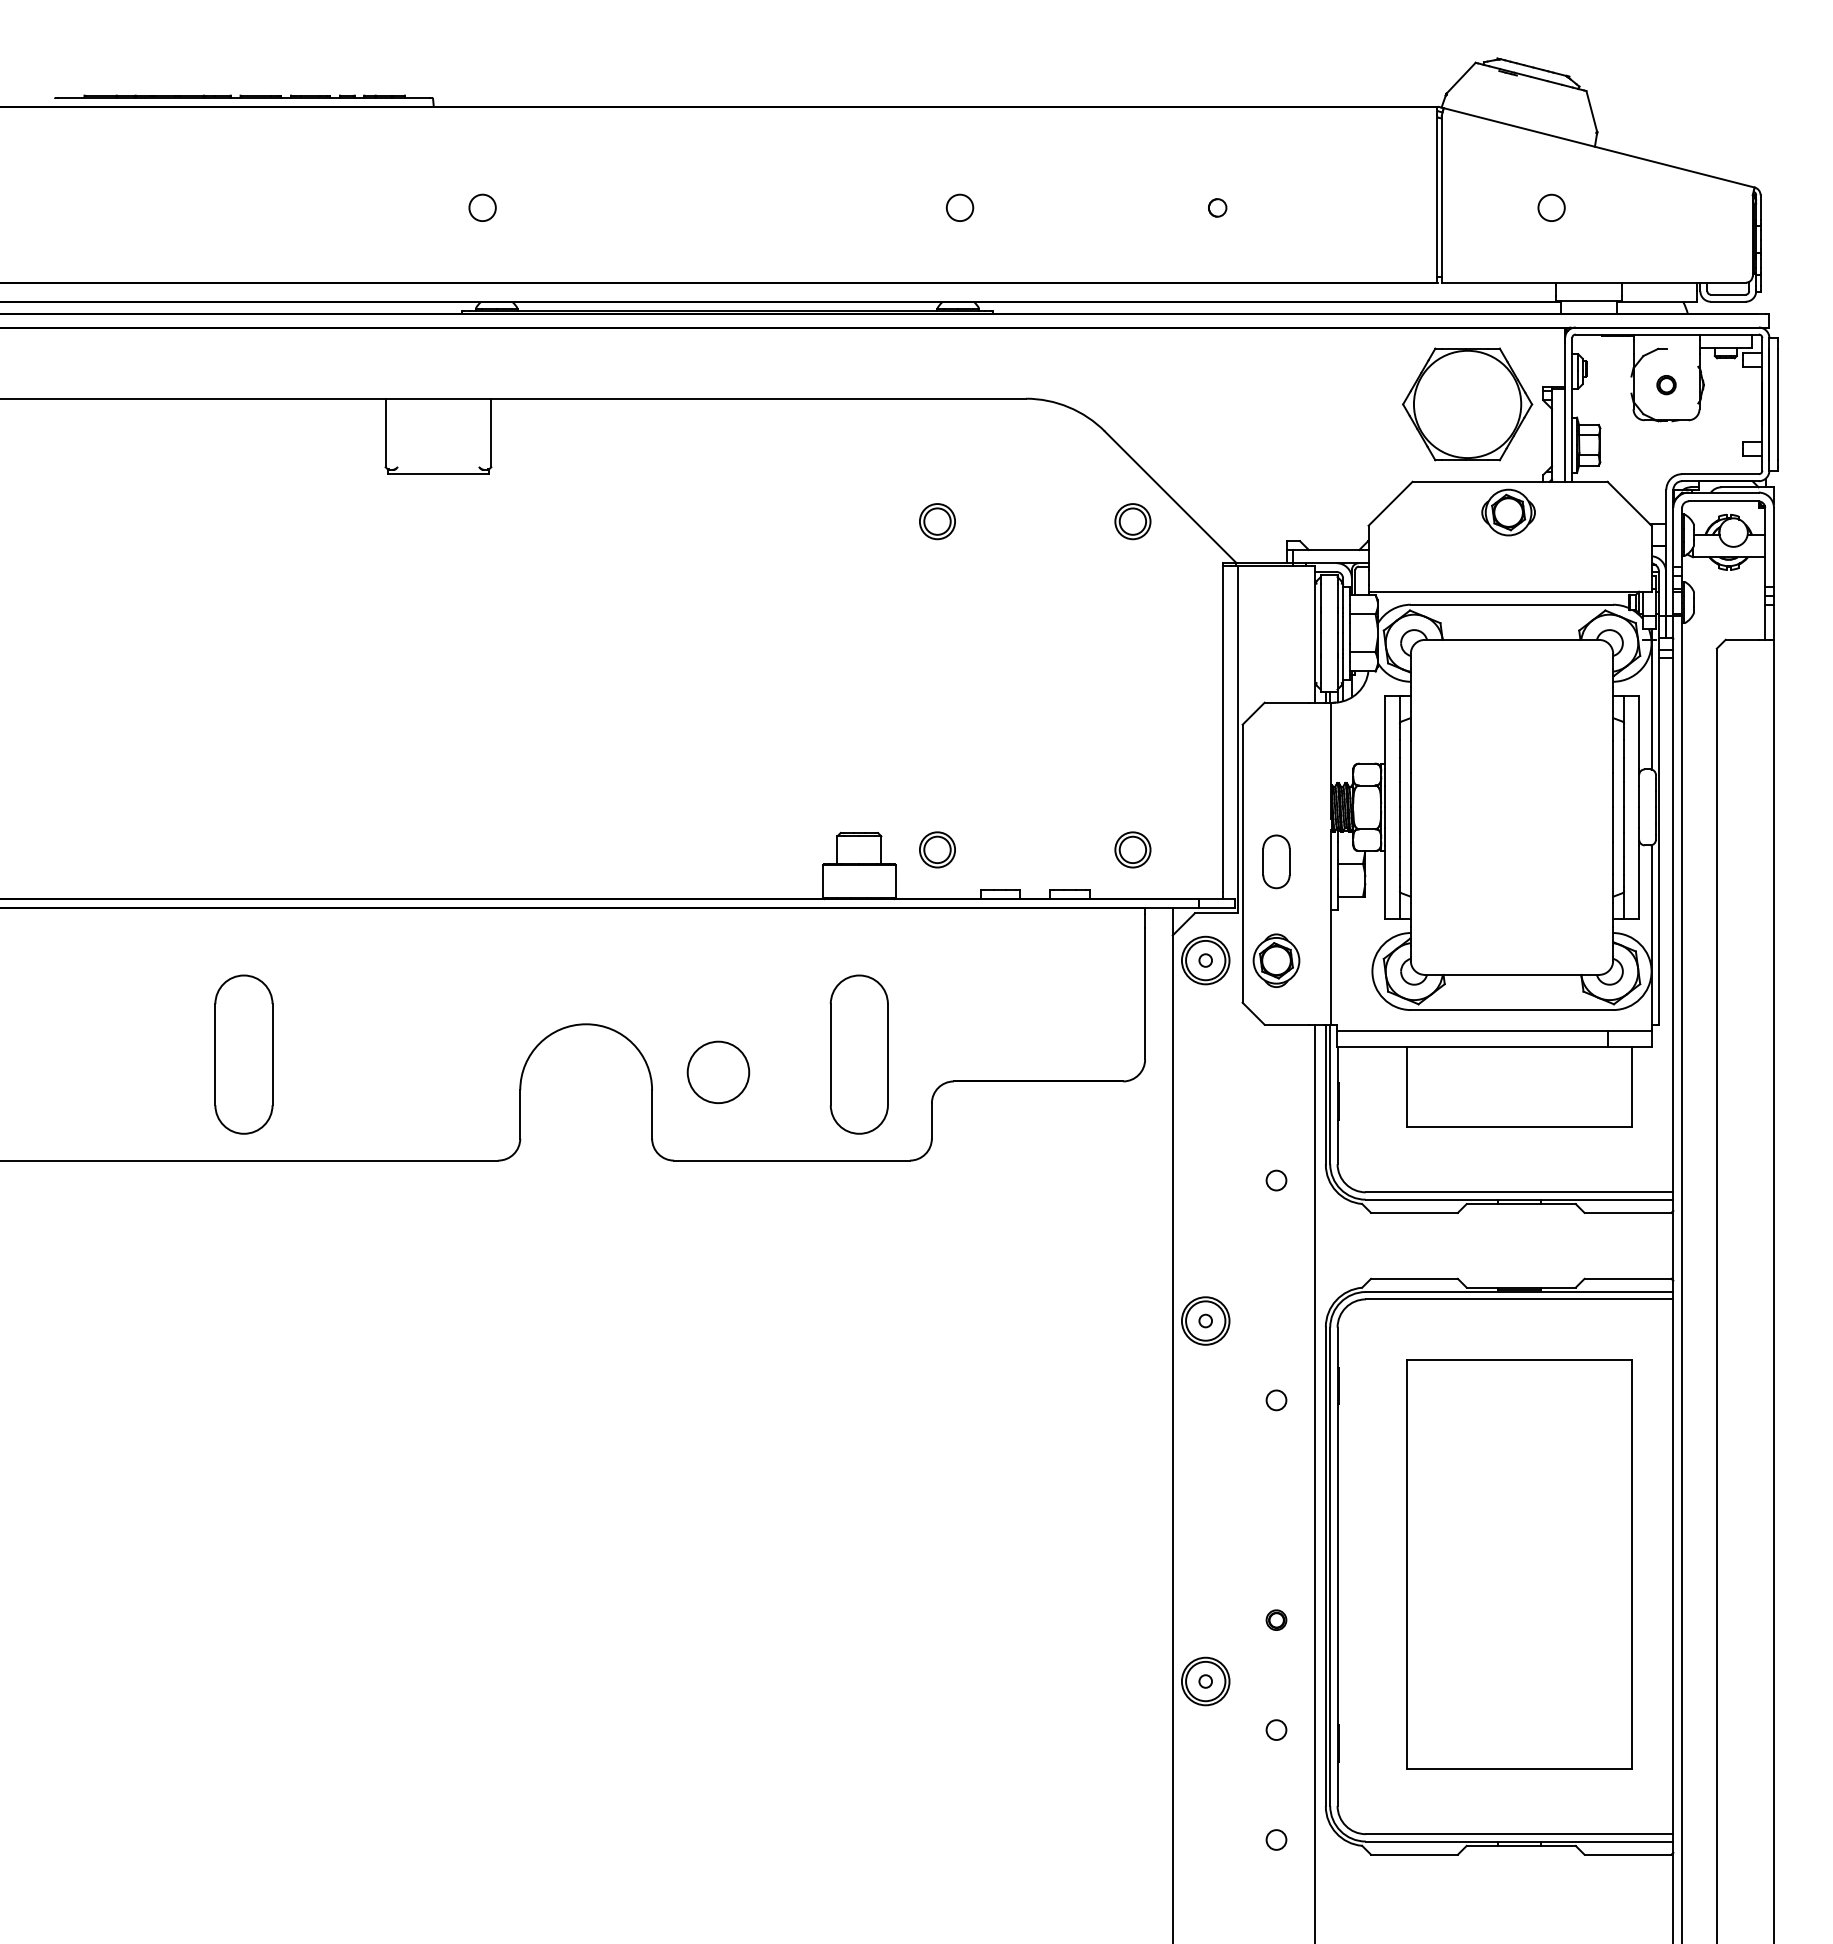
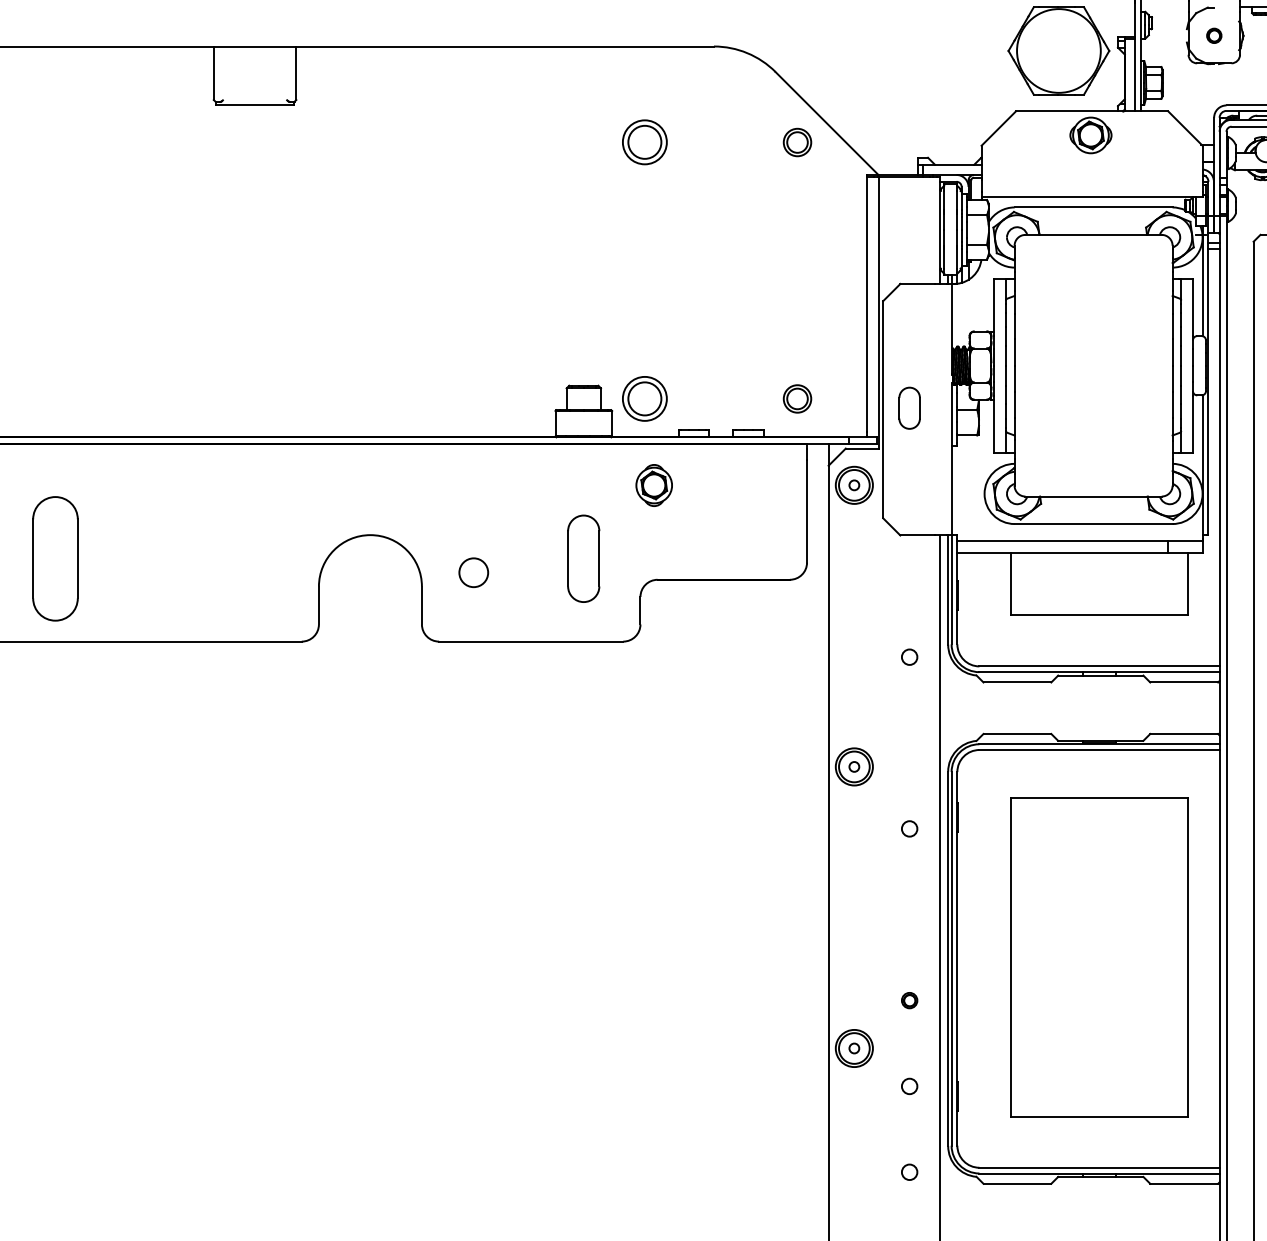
part: (937, 521) -> (644, 142), size x1.6
part: (937, 849) -> (644, 398), size x1.6
part: (1276, 960) -> (654, 485), moved
part: (243, 1054) -> (55, 558), moved
part: (858, 1054) -> (583, 558), size x0.7
circle: (718, 1072) -> (473, 572), size x0.6

